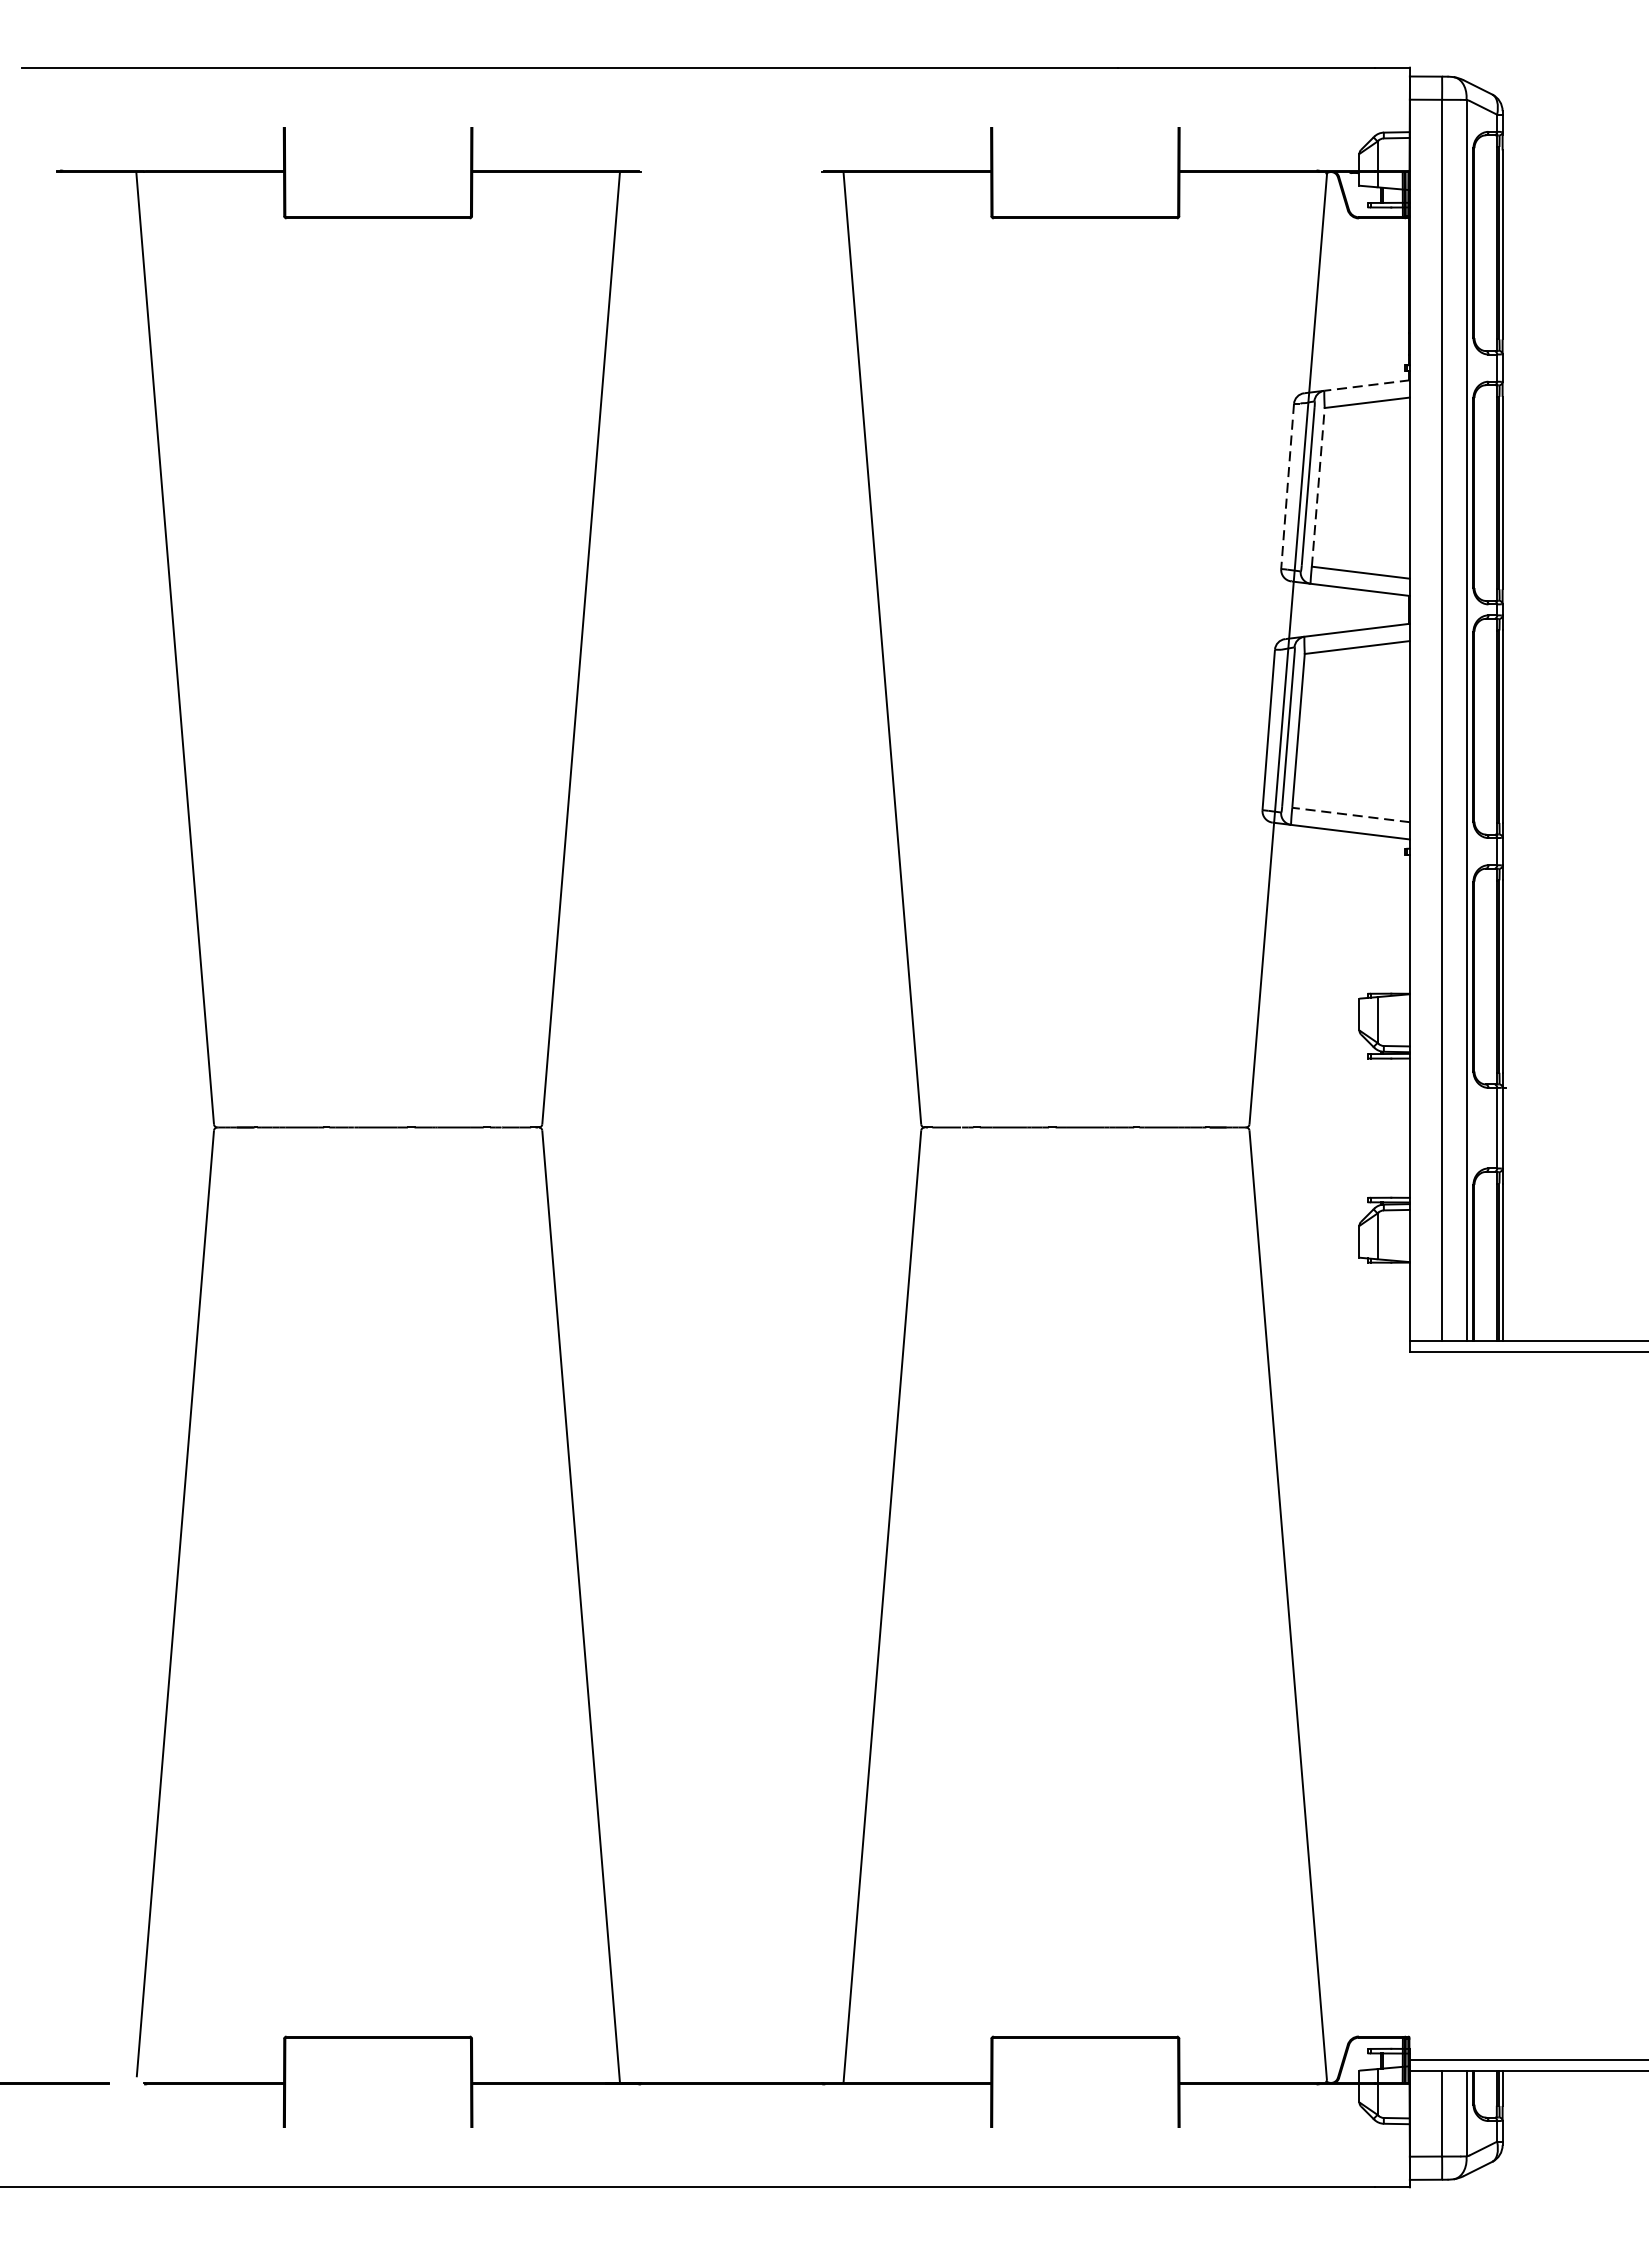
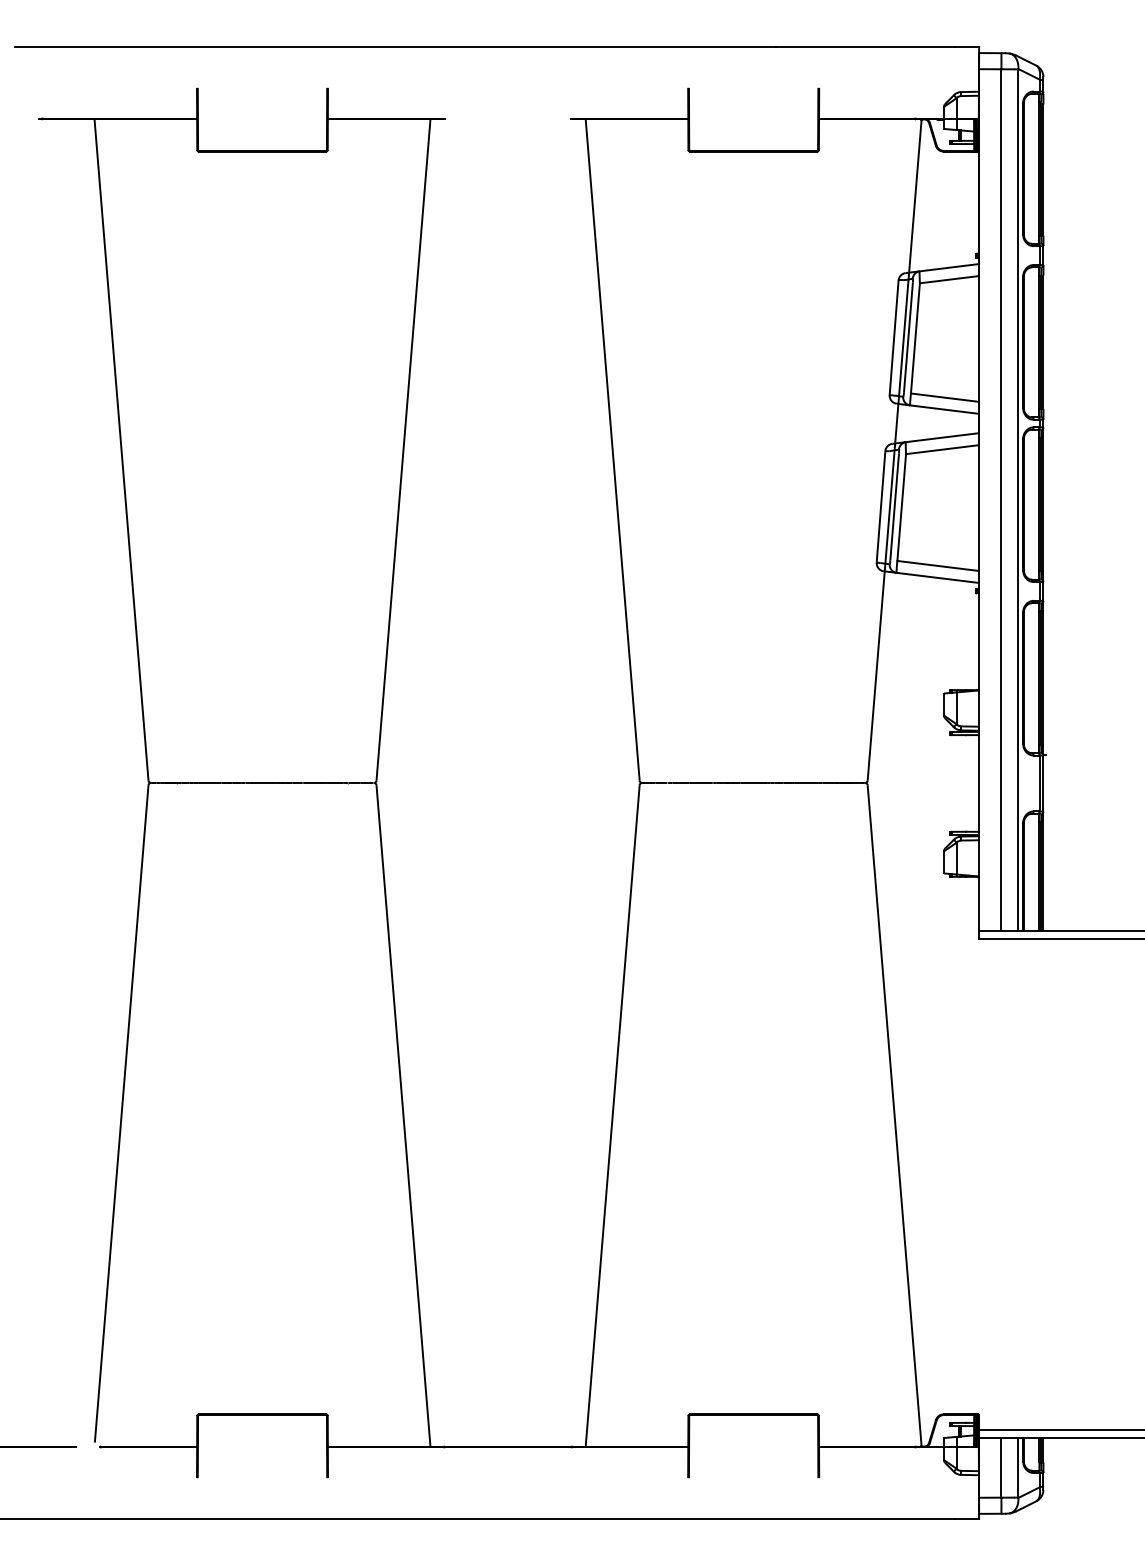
line: (1367, 385) -> (949, 267), dashed -> solid
line: (1288, 486) -> (894, 337), dashed -> solid
line: (1318, 486) -> (915, 337), dashed -> solid
line: (1350, 814) -> (937, 565), dashed -> solid

